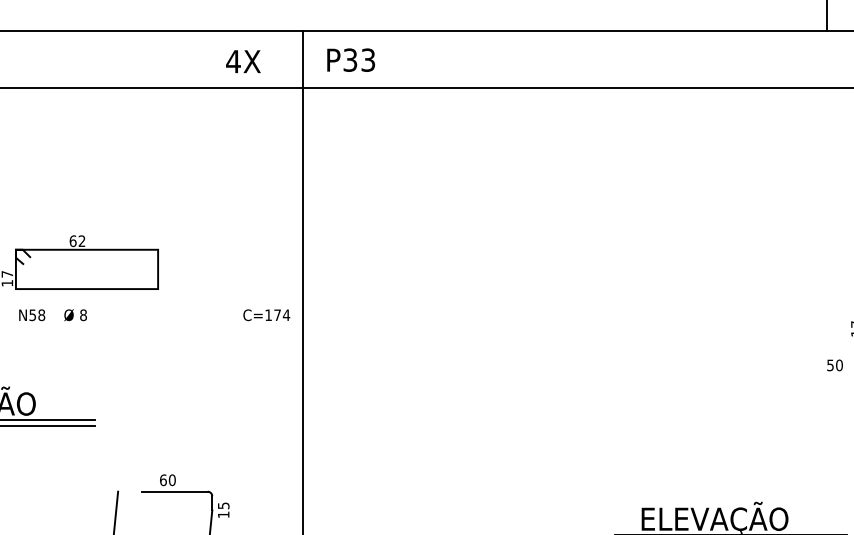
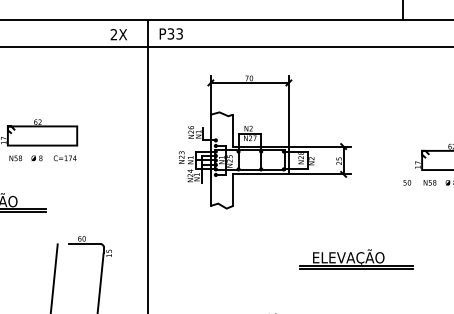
text: (232, 61) -> (113, 34), 4X -> 2X
part: (544, 282) -> (265, 142), added
text: (265, 315) -> (64, 158), moved

